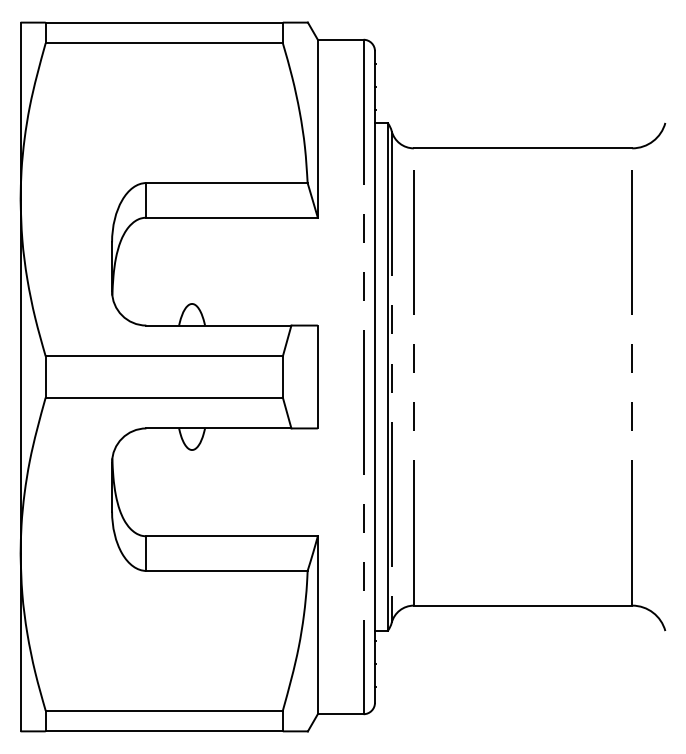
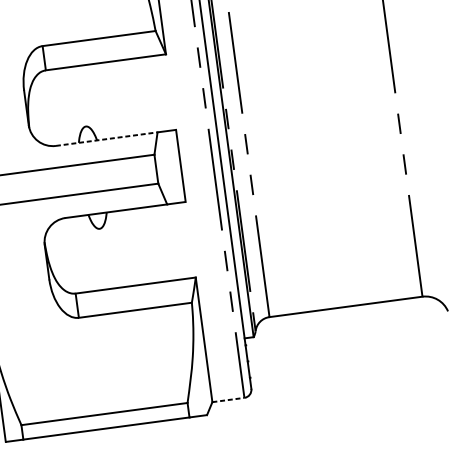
line: (218, 325) -> (106, 139), solid -> dashed
line: (340, 714) -> (228, 400), solid -> dashed

